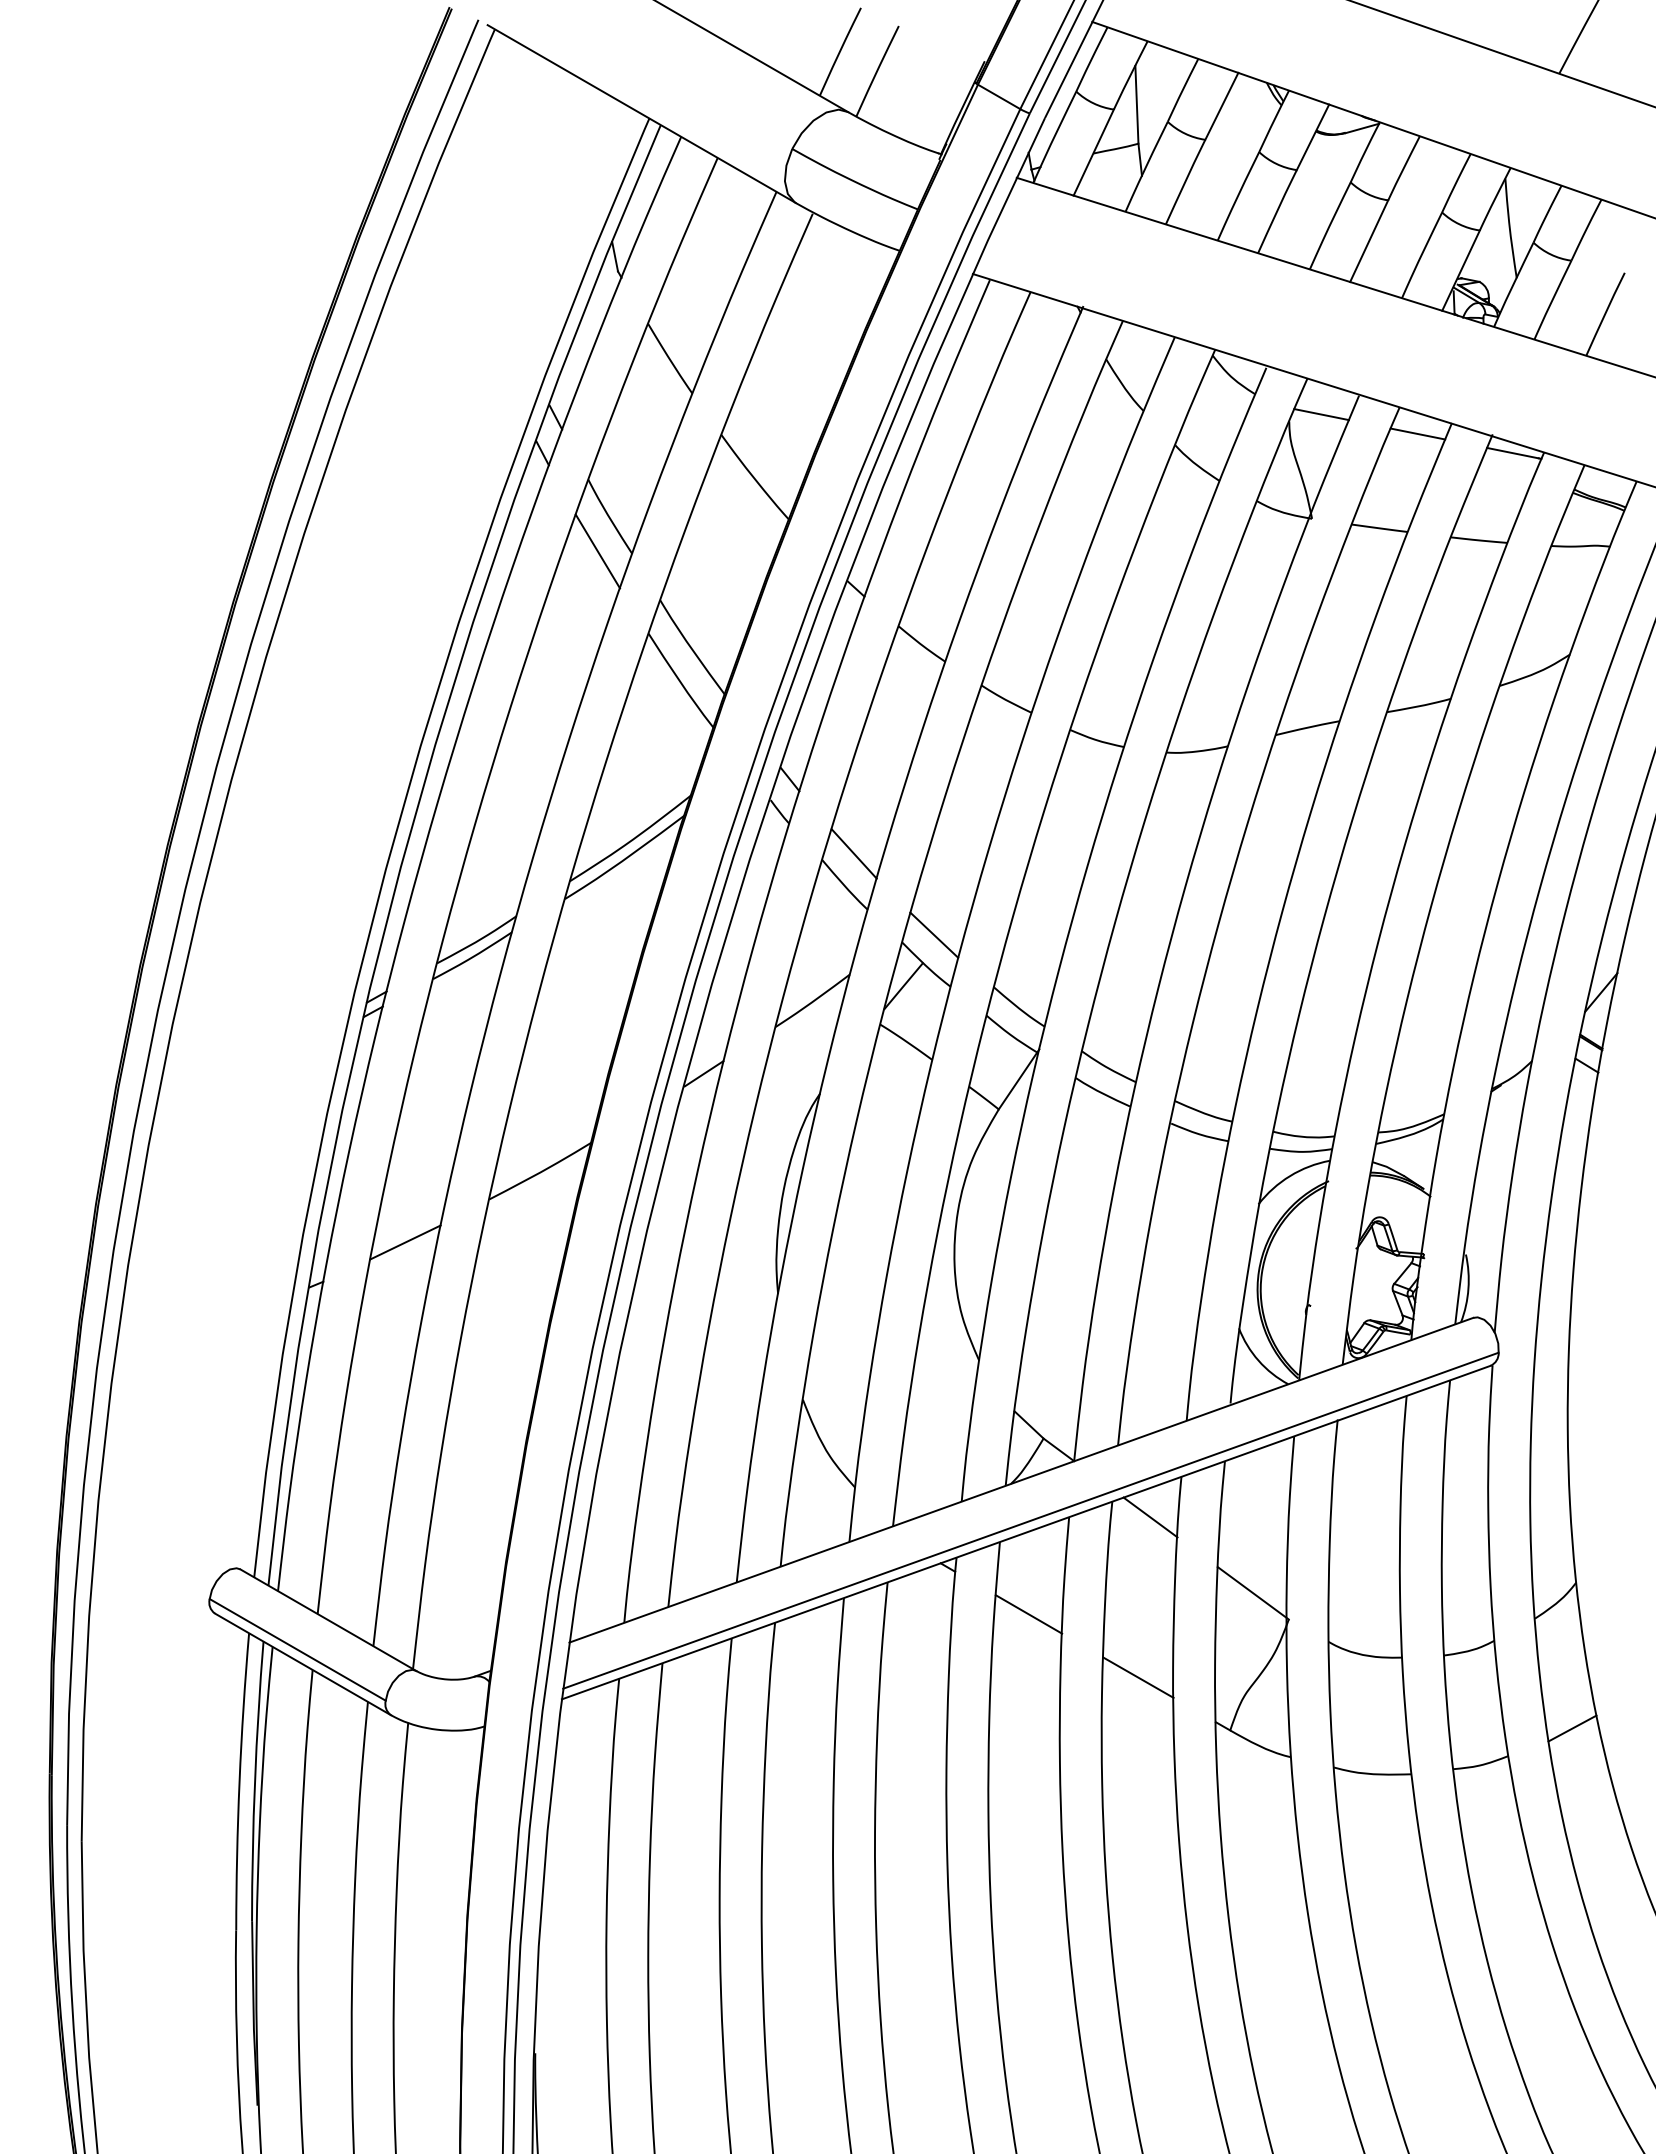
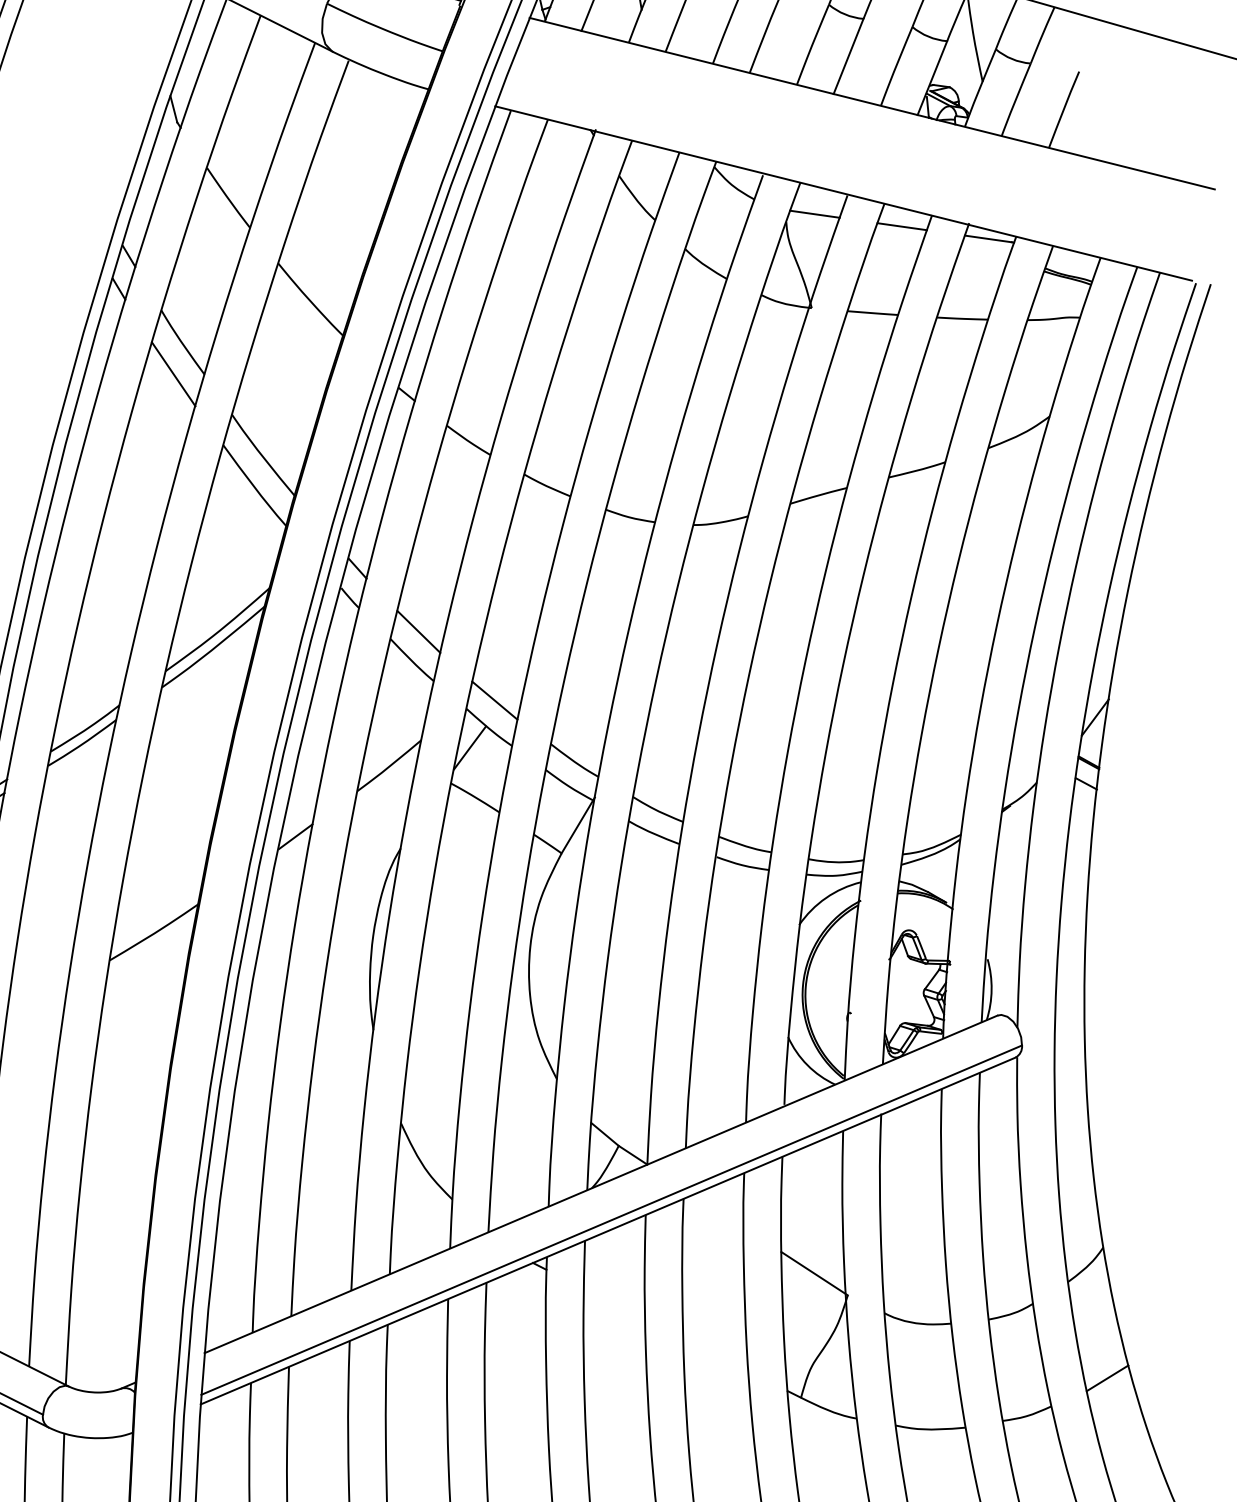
line: (405, 1242) -> (37, 1003), removed
line: (1150, 1517) -> (718, 1211), removed
line: (1028, 1614) -> (614, 1304), removed
line: (1138, 1677) -> (716, 1355), removed

